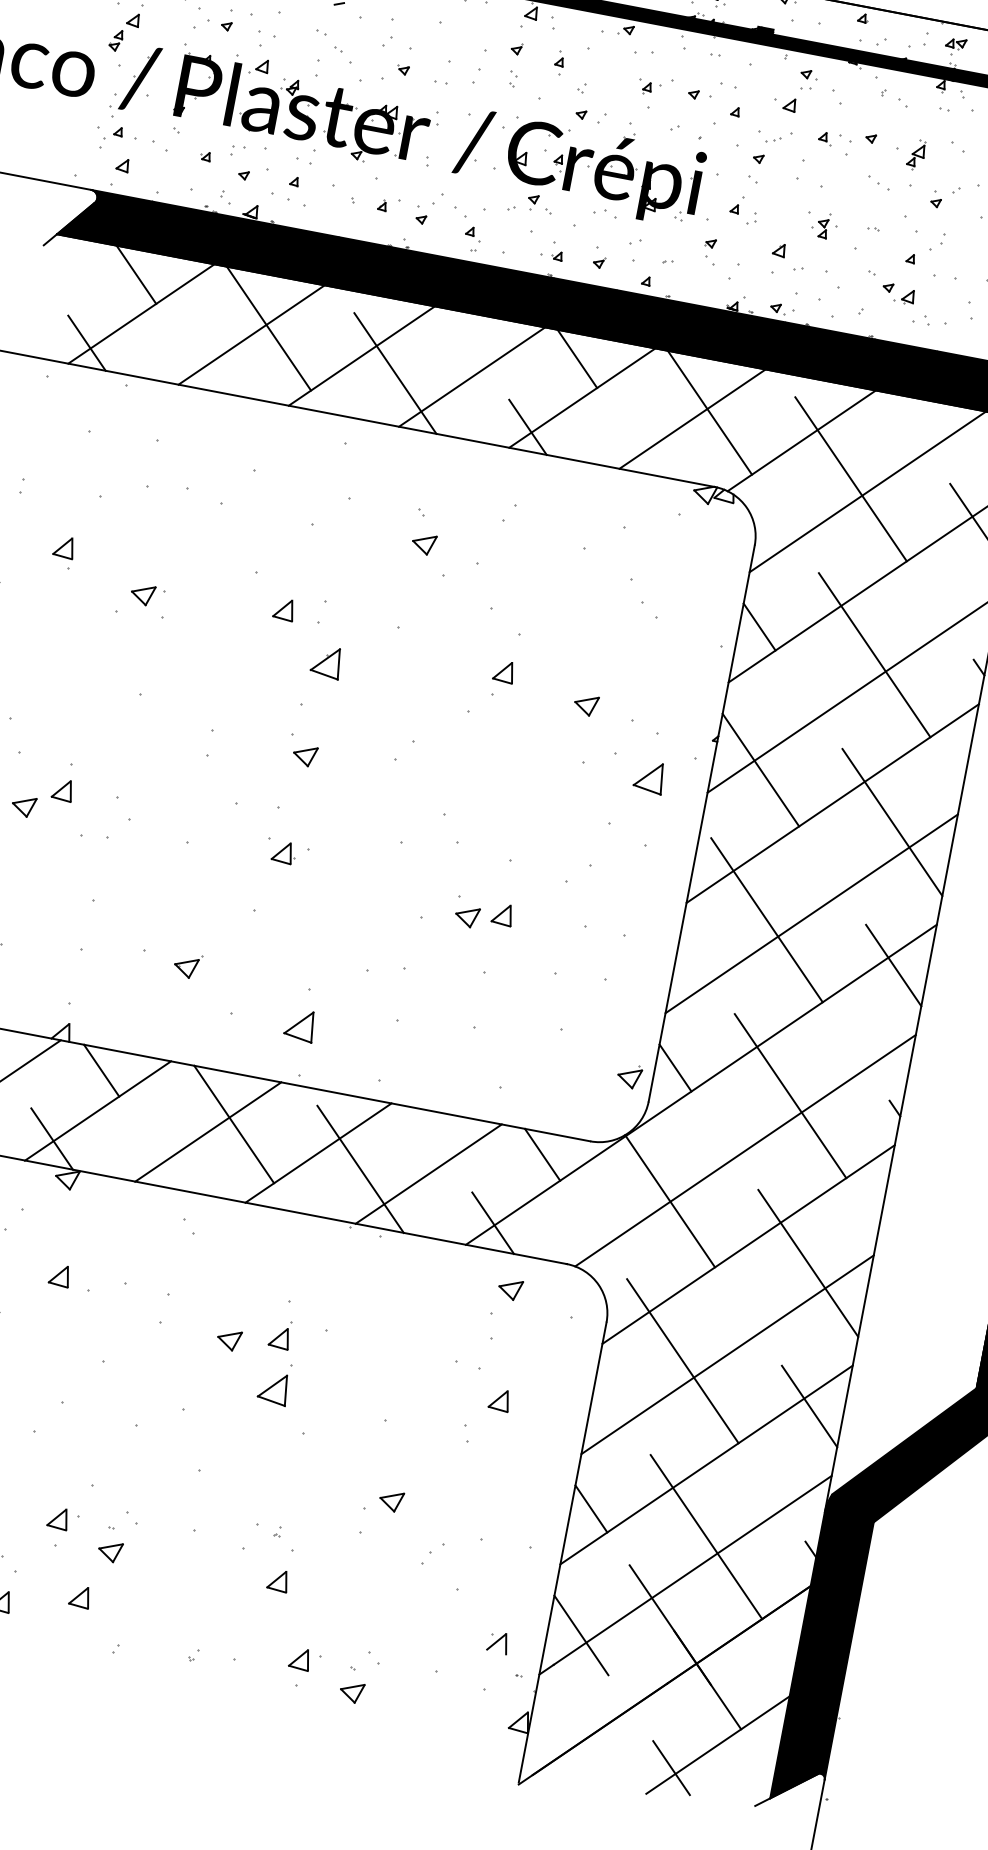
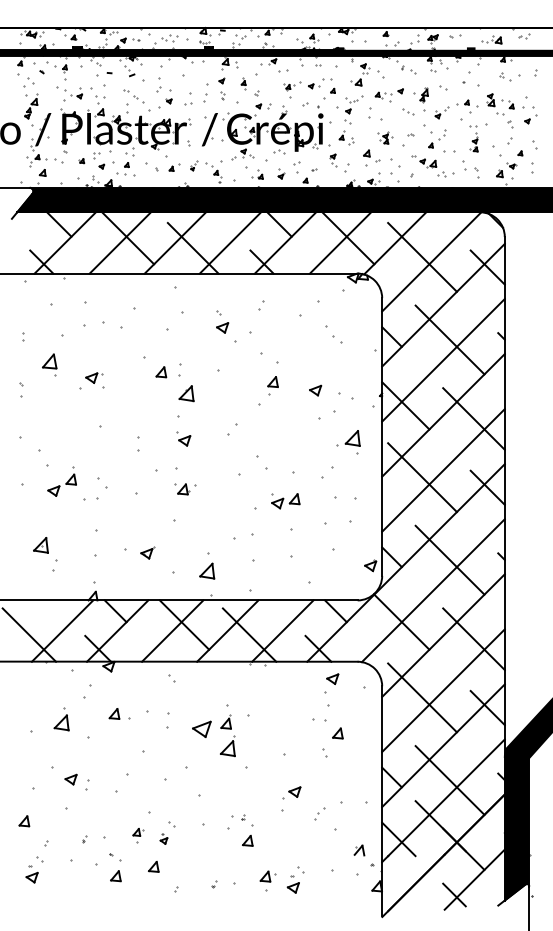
part: (429, 208) -> (194, 165), size x0.6
part: (63, 551) -> (49, 364), size x1.4
part: (648, 777) -> (352, 438), moved
part: (228, 1340) -> (201, 729), size x1.6
part: (61, 1528) -> (138, 835), size x0.7
part: (110, 1543) -> (163, 838), size x0.6

